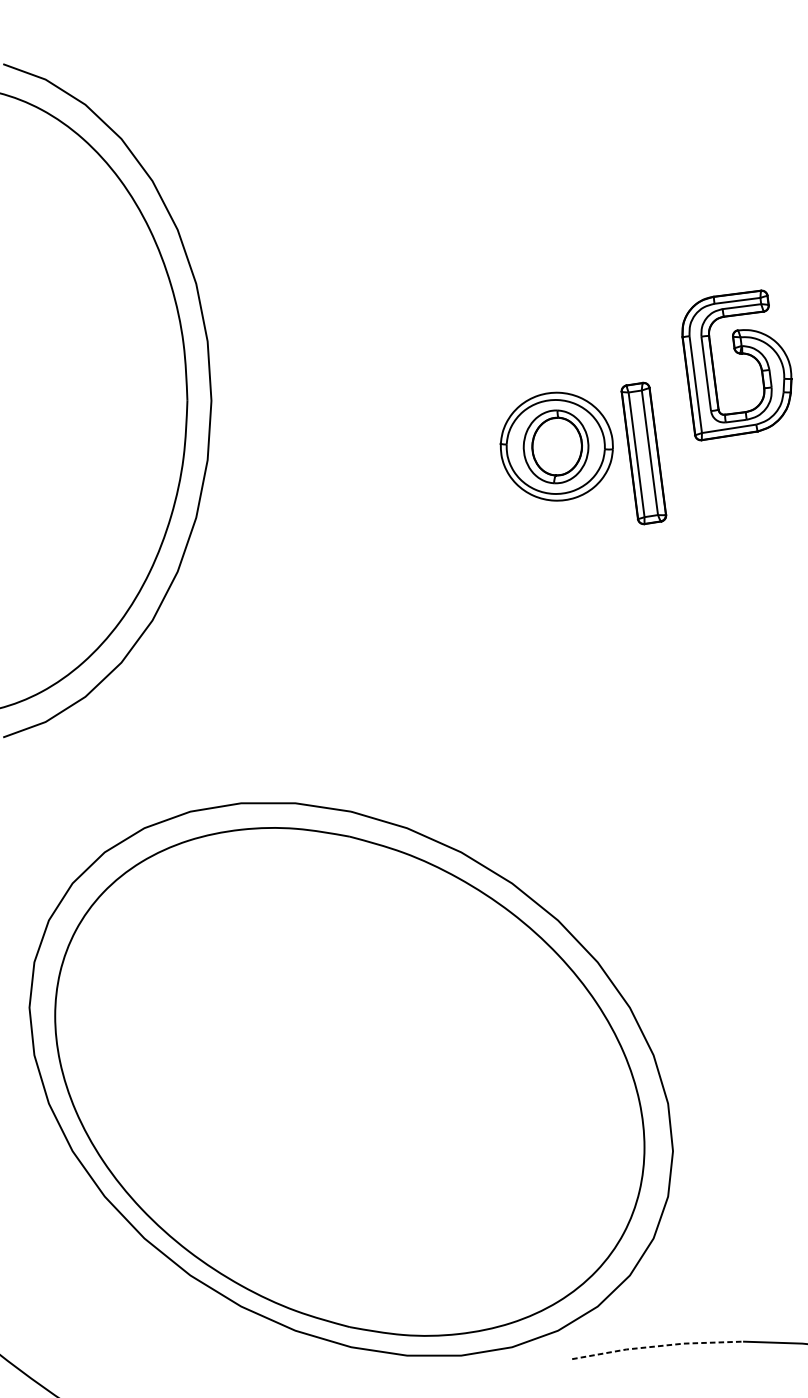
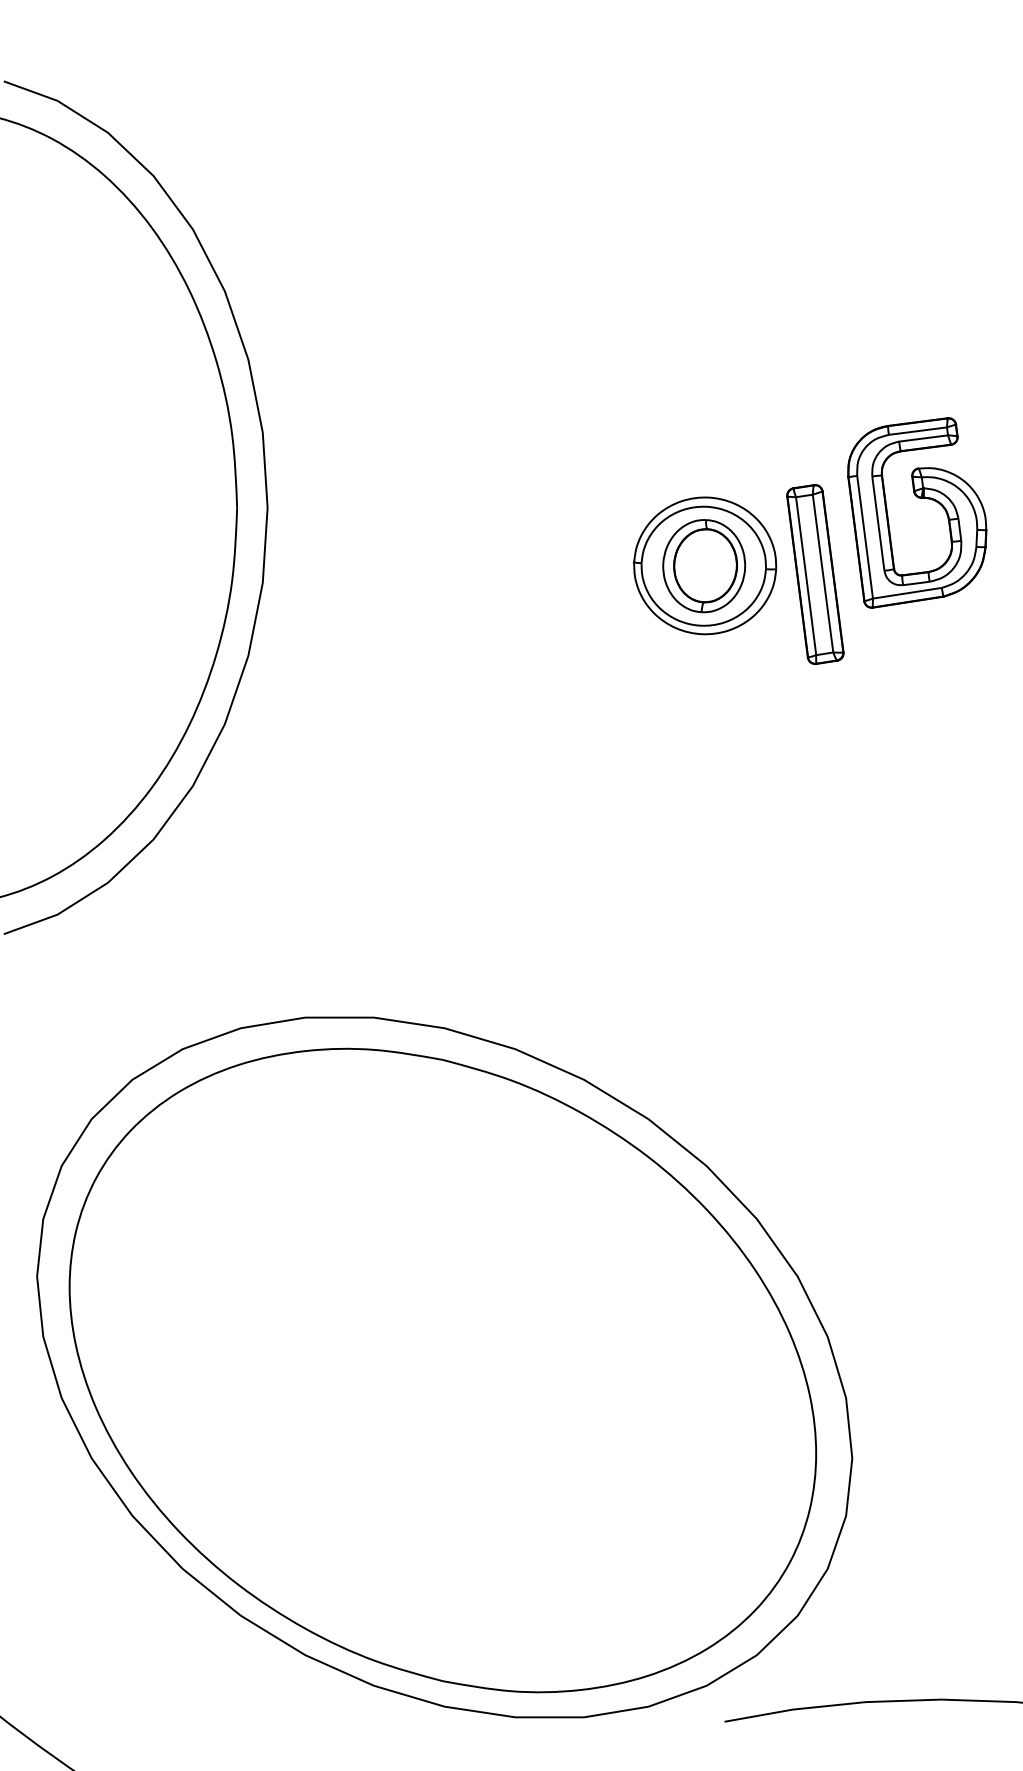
part: (737, 354) -> (918, 498), moved
line: (657, 1346) -> (832, 1705), dashed -> solid

